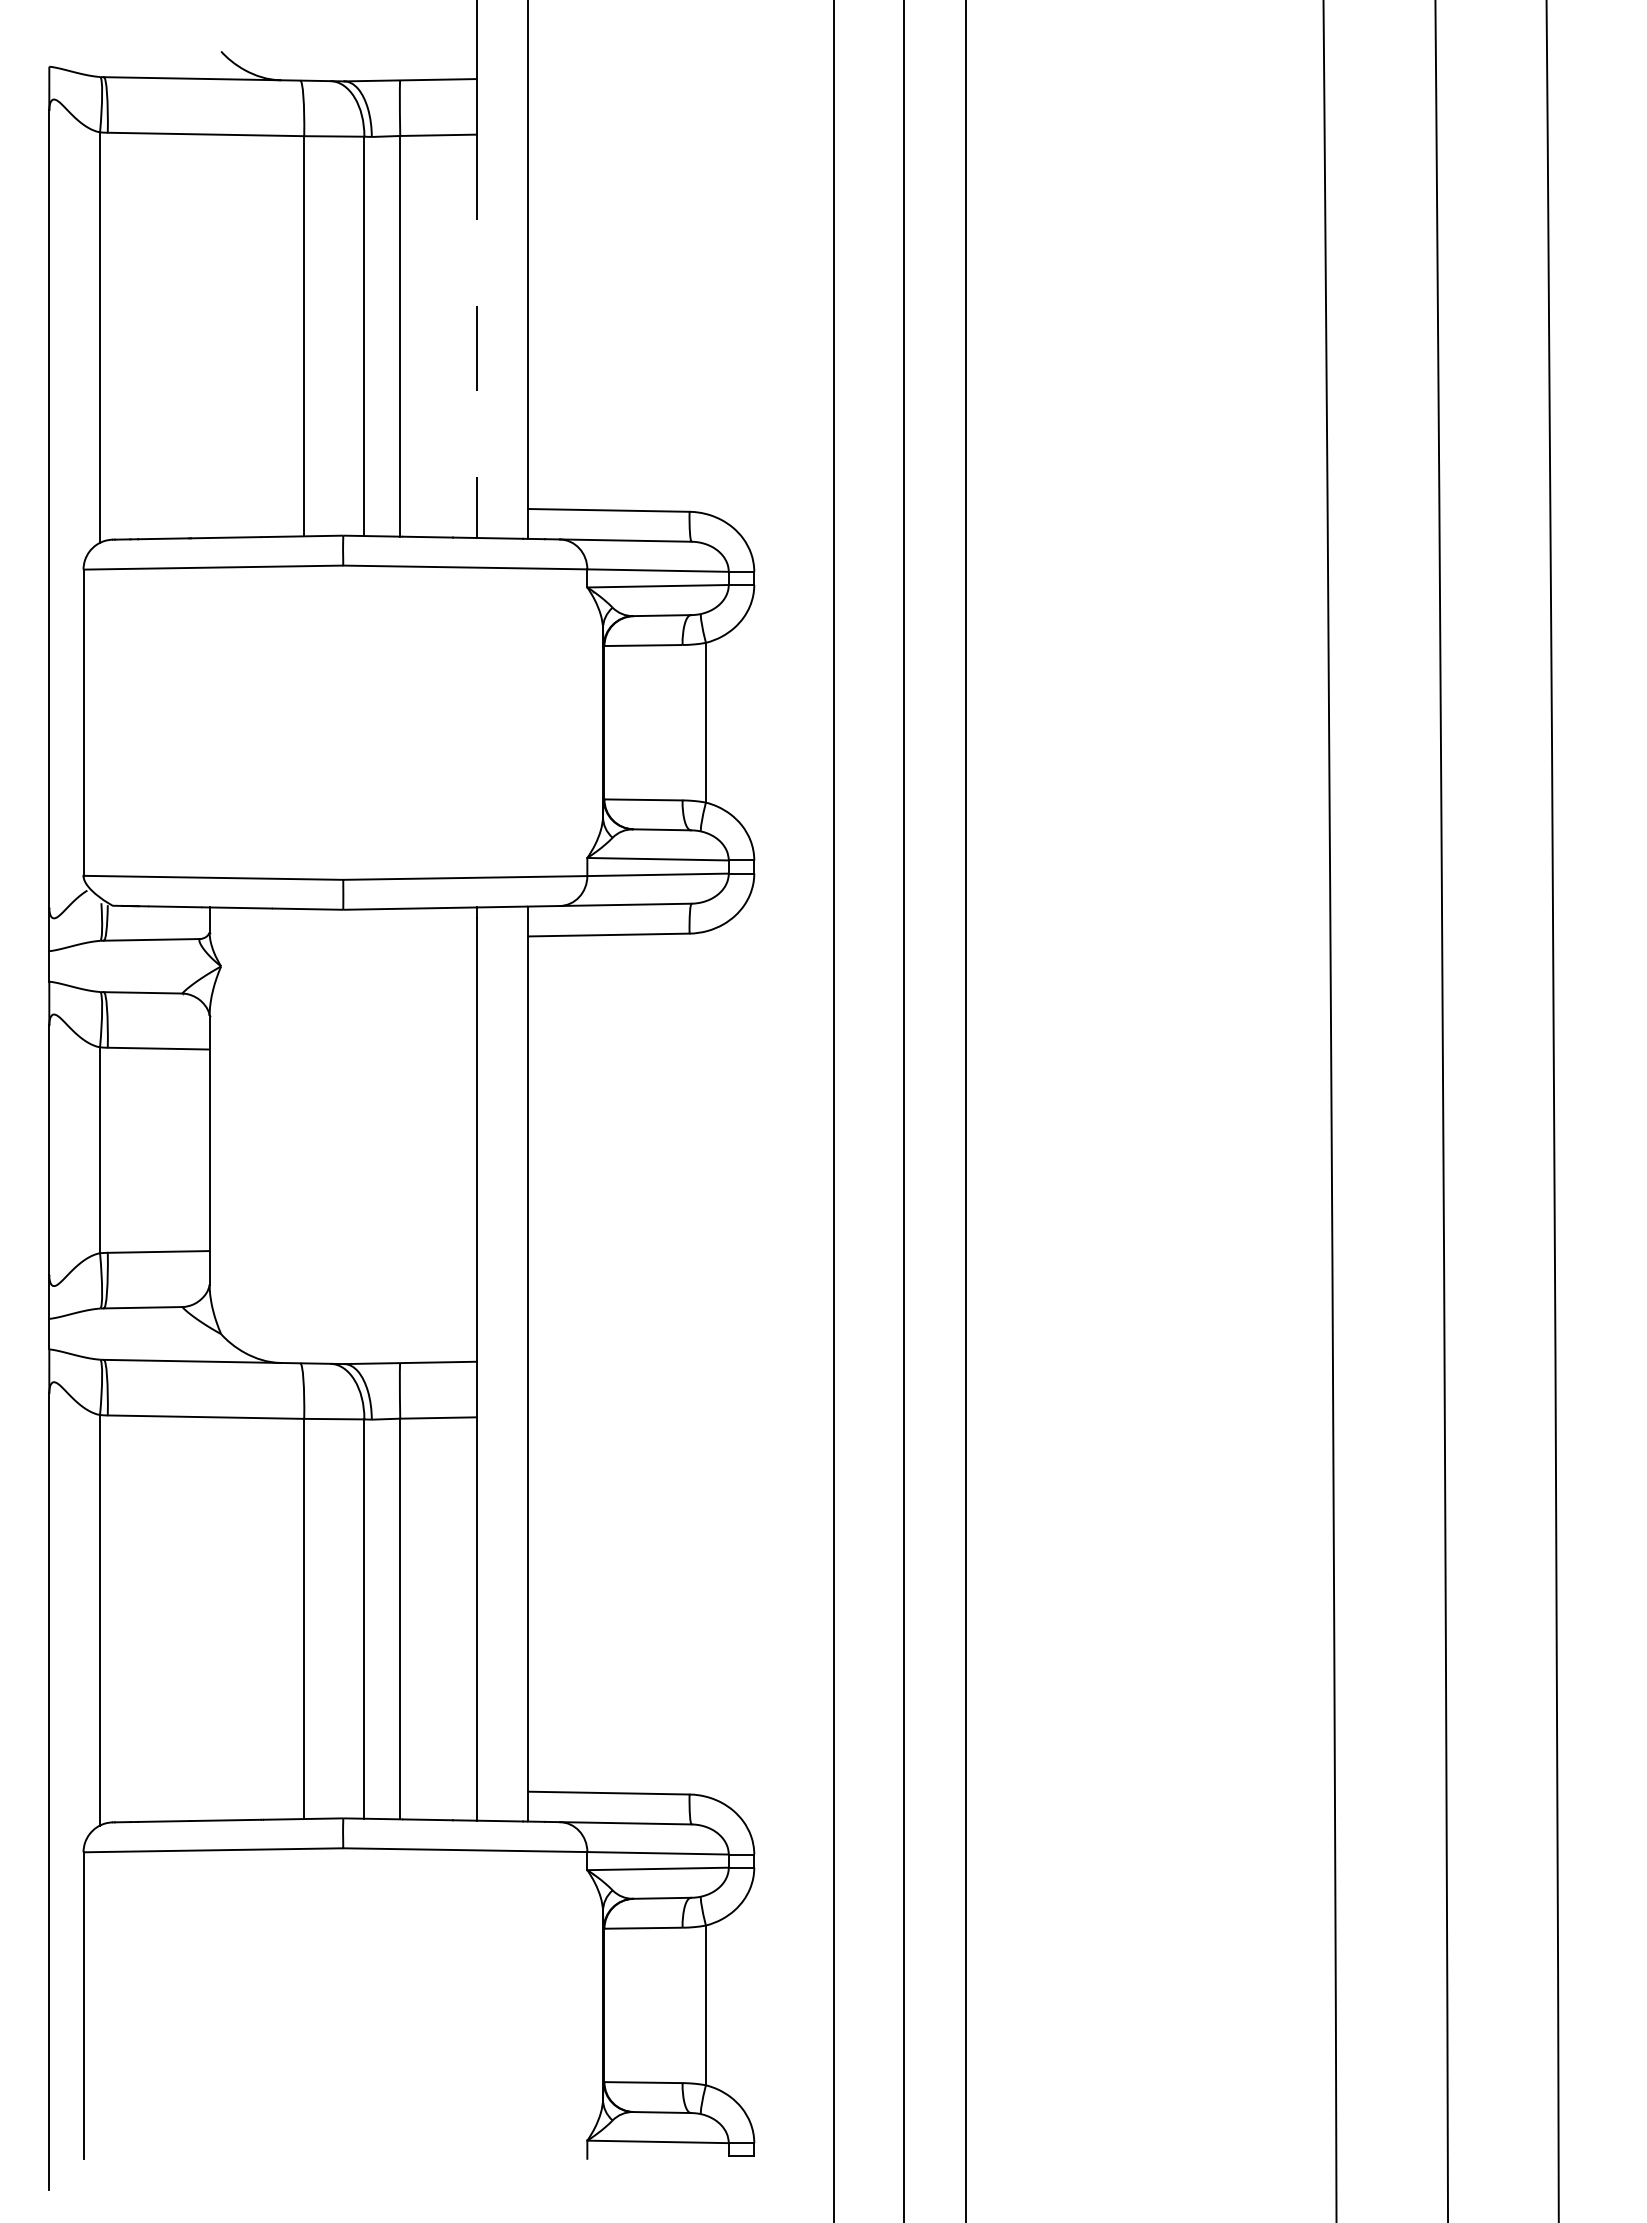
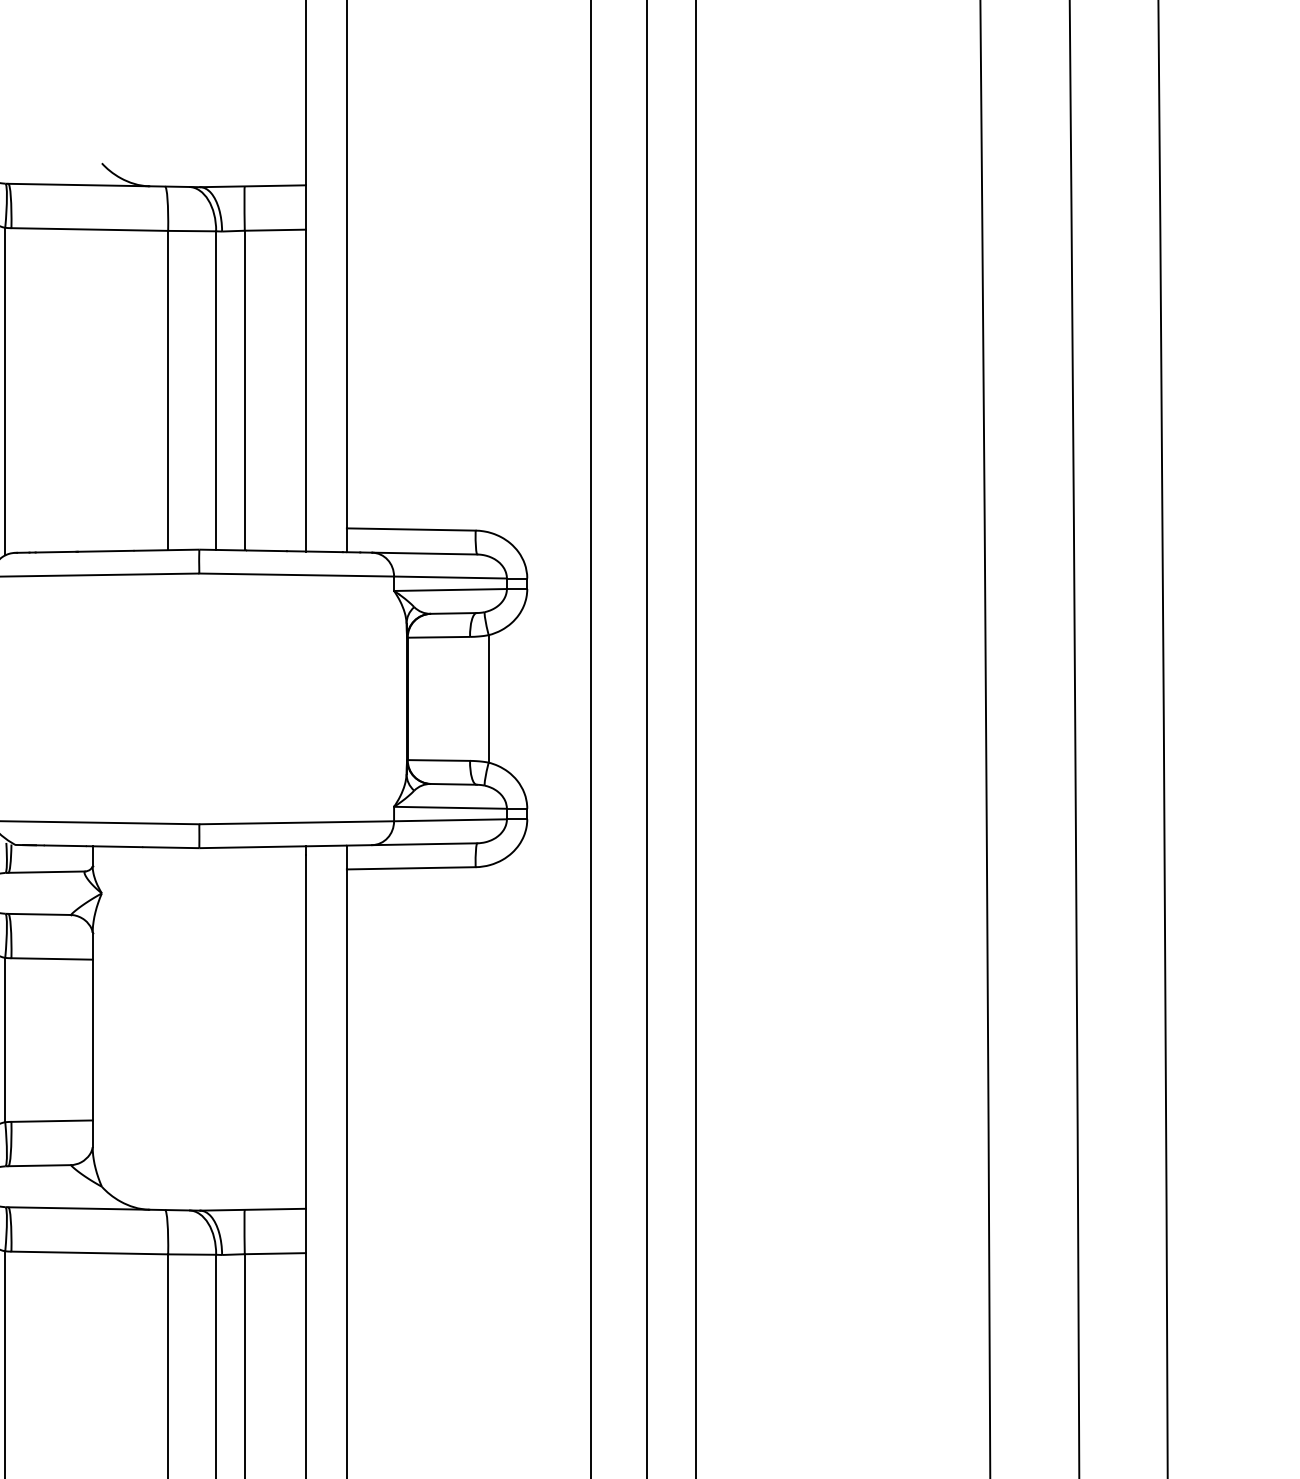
line: (476, 336) -> (305, 390), dashed -> solid

